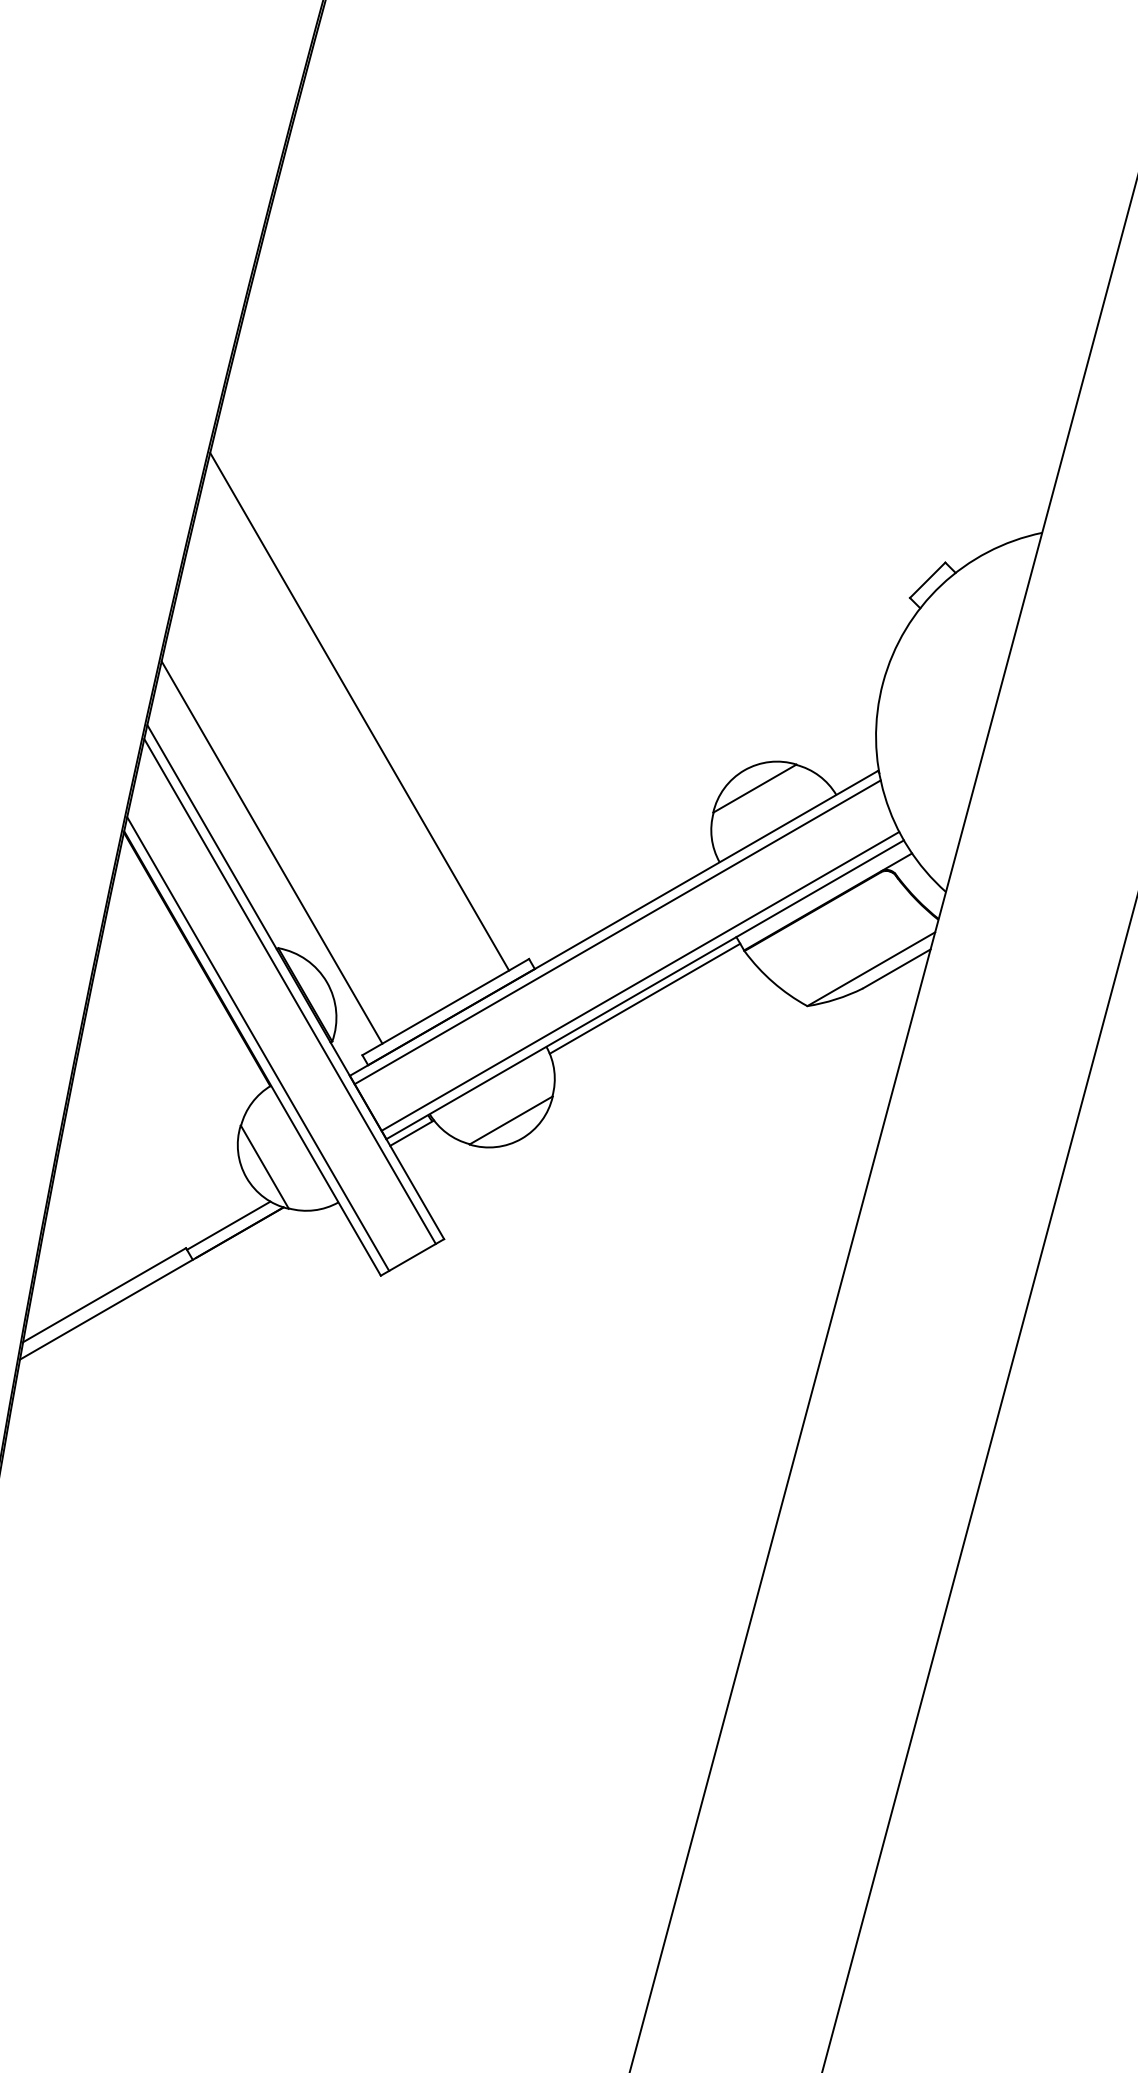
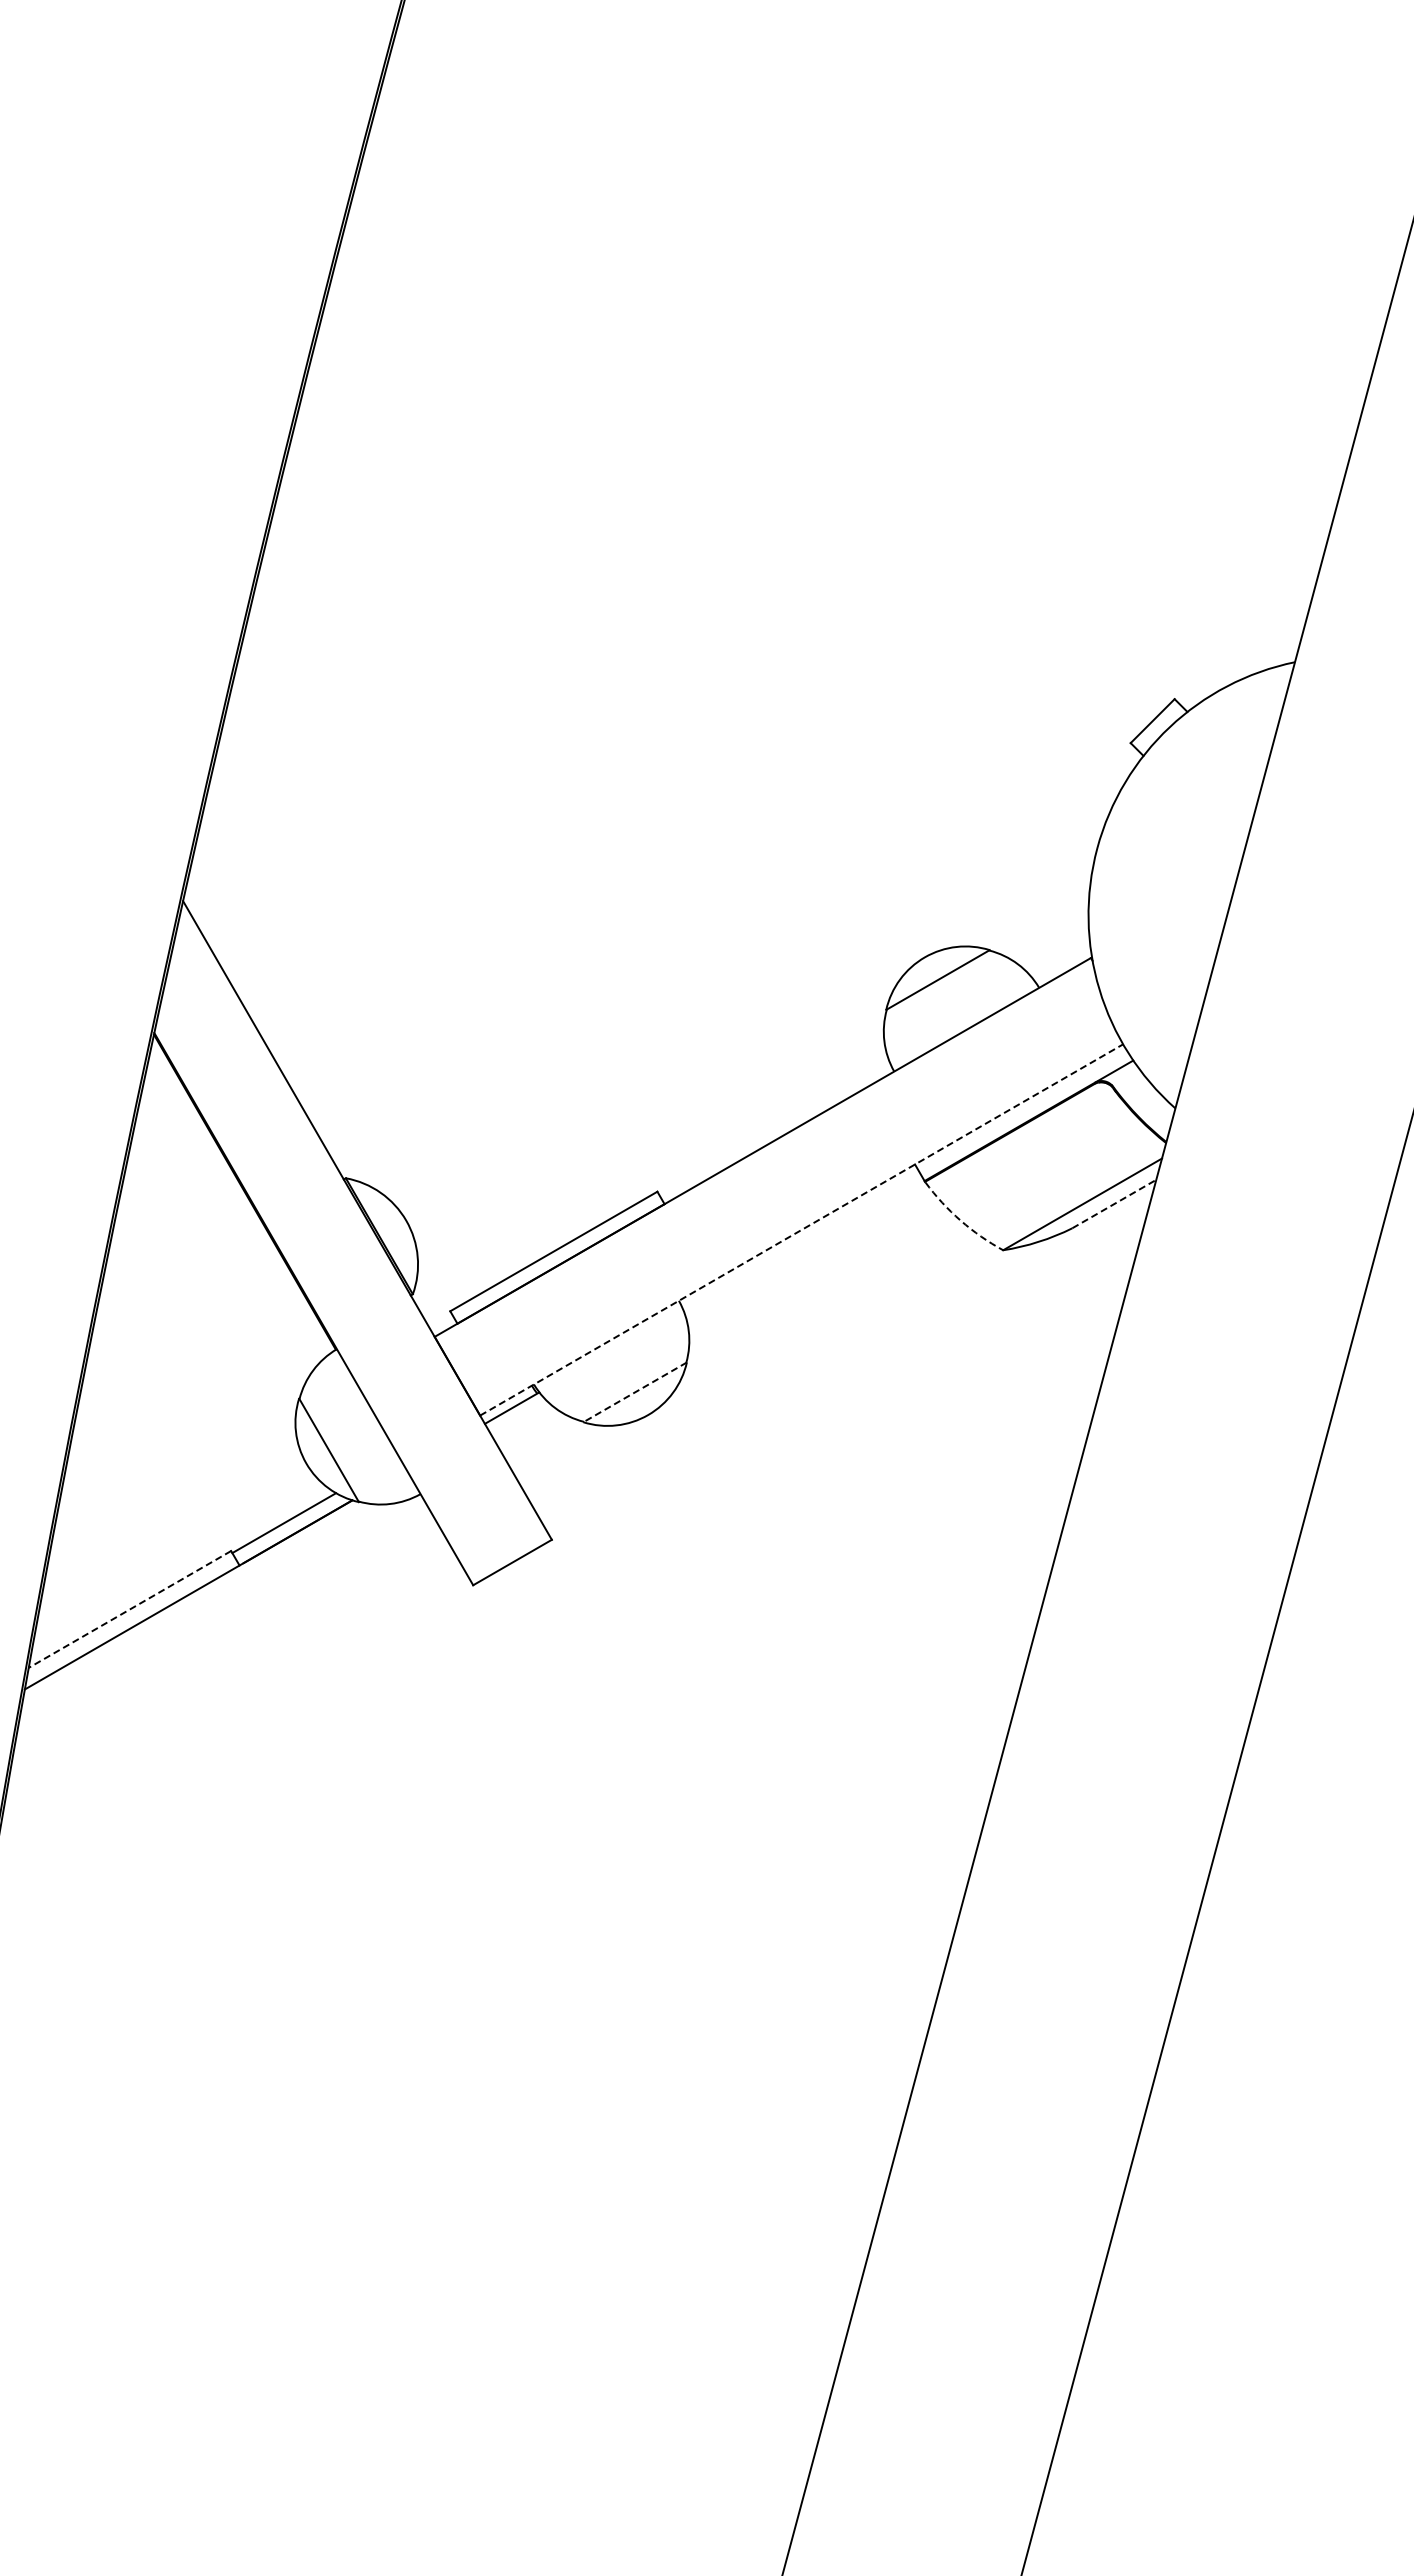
line: (359, 711) -> (446, 884), removed
line: (271, 851) -> (337, 1058), removed
line: (617, 932) -> (767, 1158), removed
line: (896, 968) -> (1114, 1203), solid -> dashed
line: (640, 981) -> (795, 1219), removed
arc: (773, 982) -> (960, 1220), solid -> dashed
line: (645, 989) -> (802, 1229), solid -> dashed
line: (290, 991) -> (360, 1231), removed
line: (645, 998) -> (801, 1240), removed
line: (257, 1044) -> (320, 1297), removed
line: (511, 1120) -> (635, 1392), solid -> dashed
line: (104, 1295) -> (129, 1609), solid -> dashed

